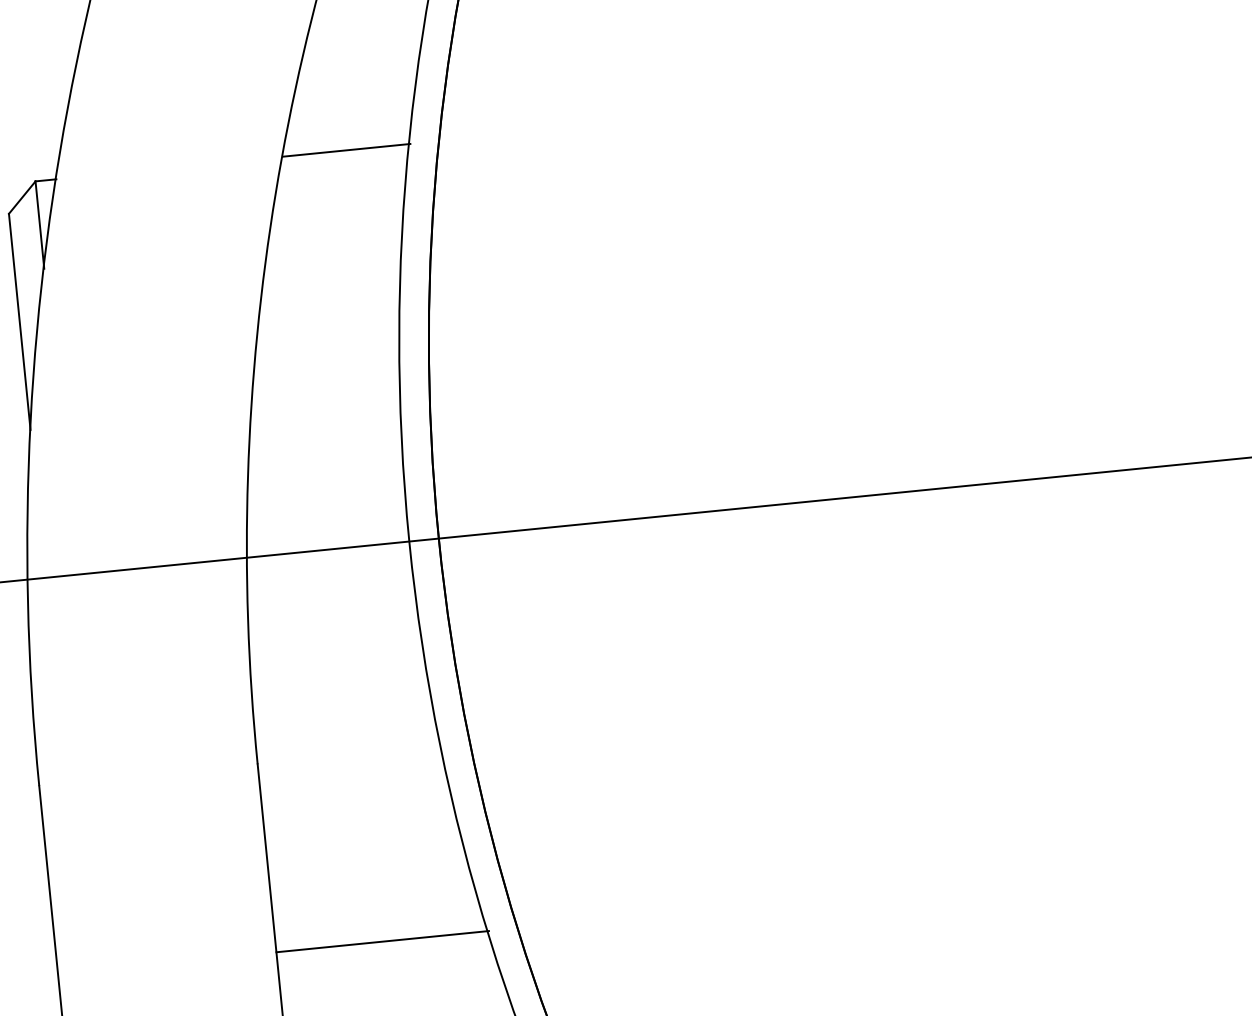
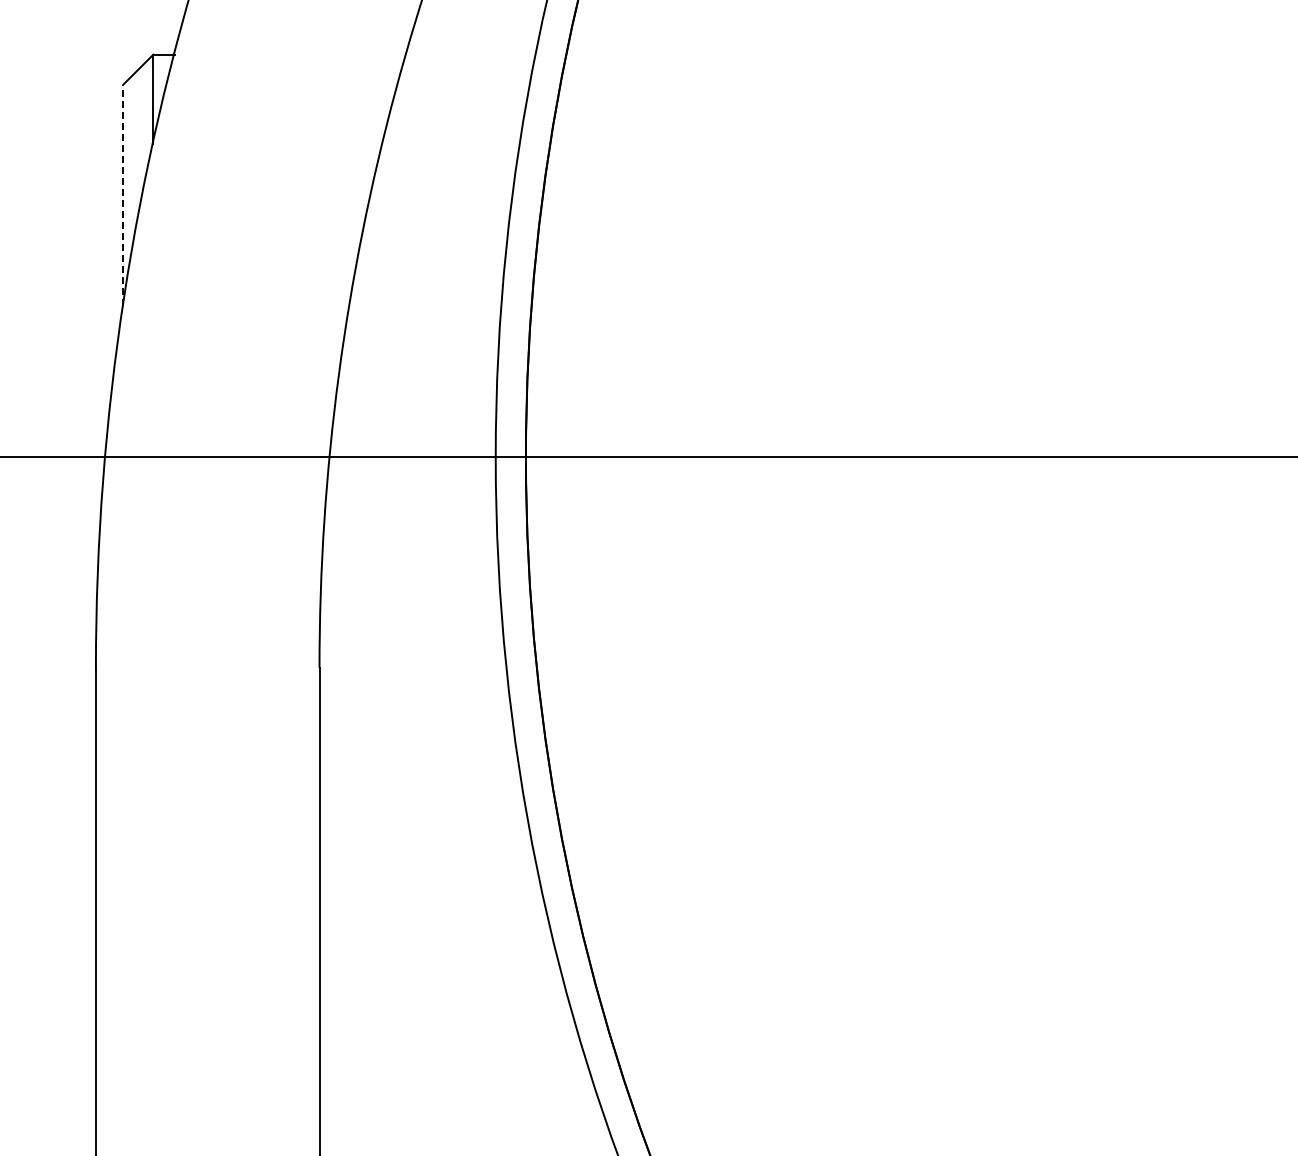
line: (346, 150) -> (471, 54), removed
line: (20, 321) -> (123, 195), solid -> dashed
line: (382, 941) -> (428, 860), removed

